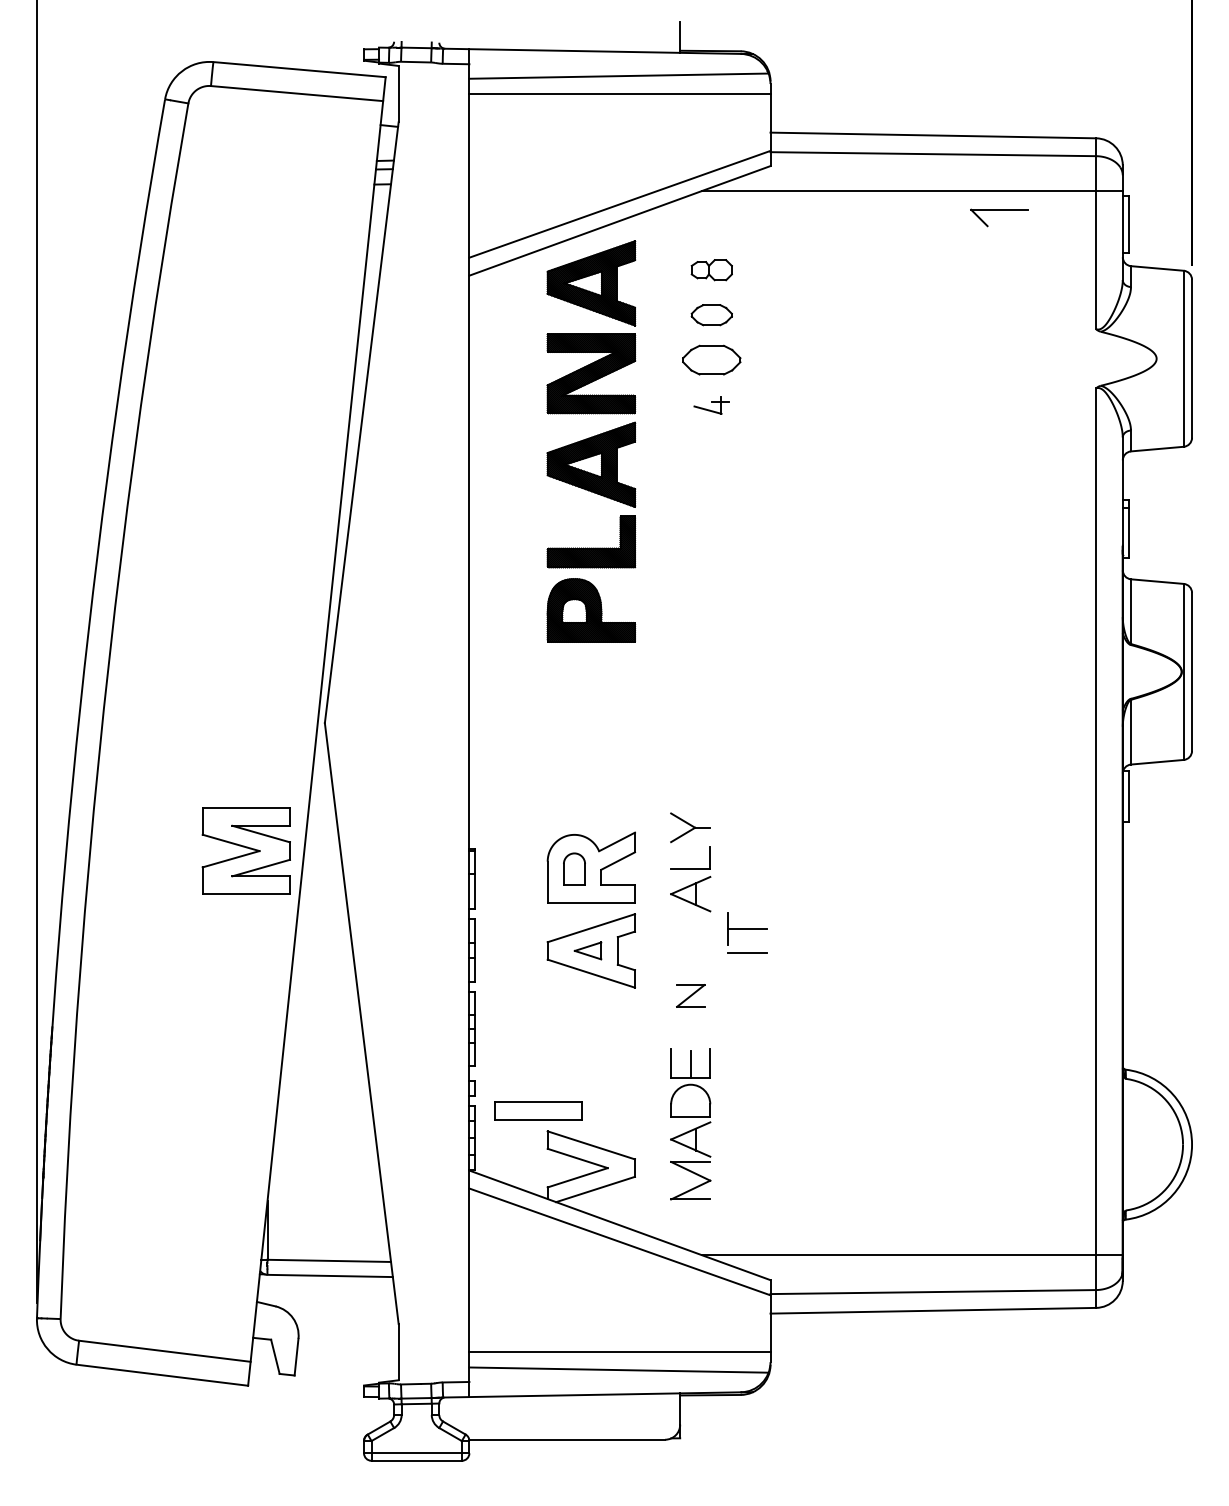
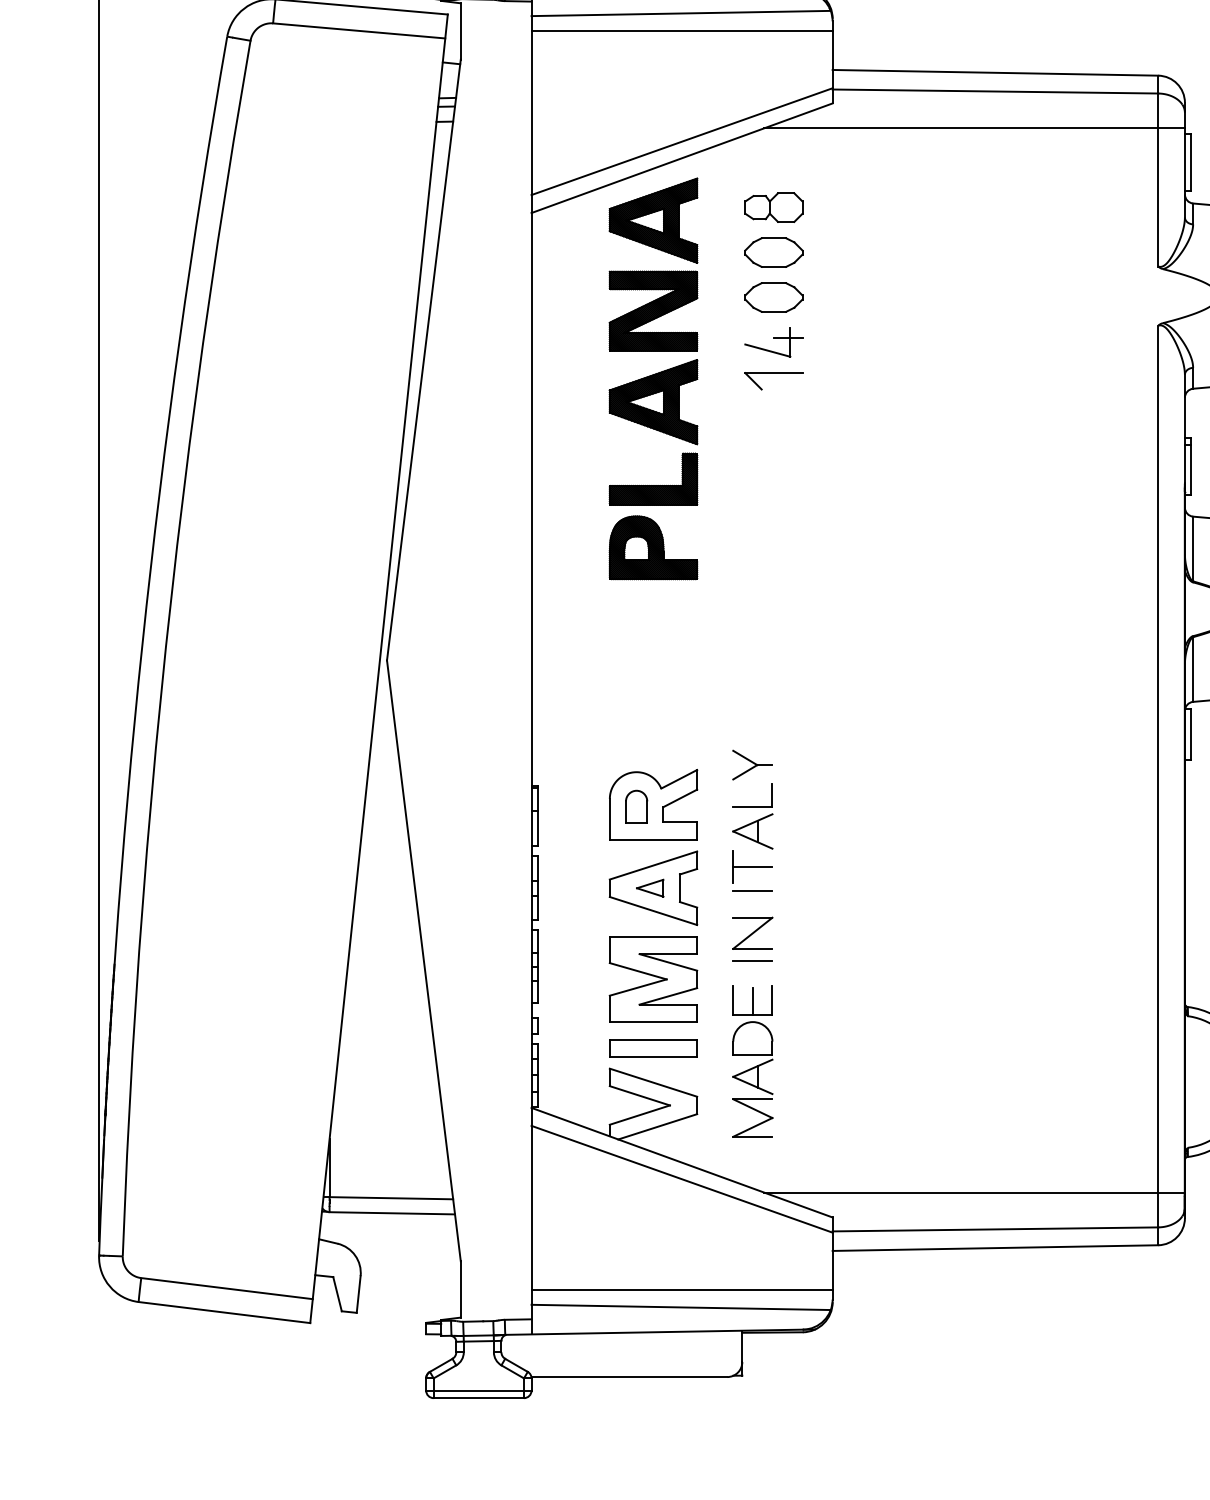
part: (999, 210) -> (773, 373), moved
part: (711, 269) -> (773, 206), size x1.43
part: (711, 314) -> (773, 251), size x1.43
part: (711, 405) -> (773, 342), size x1.67
part: (245, 850) -> (652, 978), moved
part: (747, 932) -> (752, 869), moved
part: (690, 995) -> (752, 932), size x1.43
line: (690, 1023) -> (752, 960), added
part: (538, 1110) -> (653, 1047), moved

